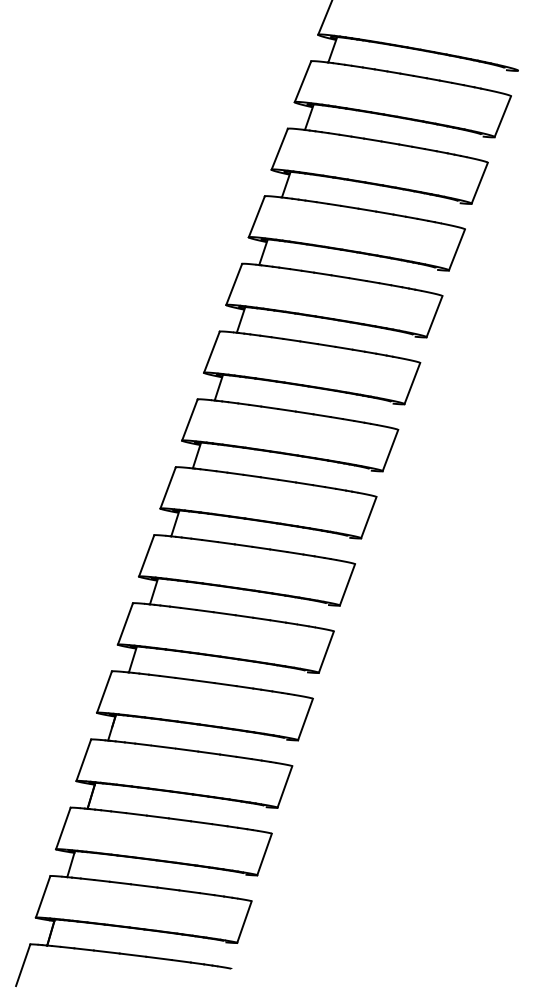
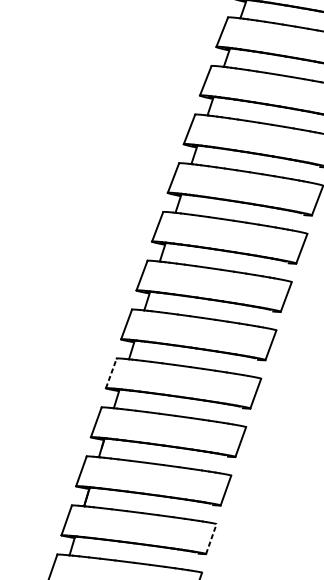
line: (125, 623) -> (111, 373), solid -> dashed
line: (264, 854) -> (211, 539), solid -> dashed

